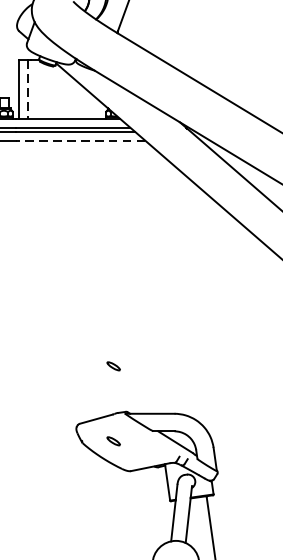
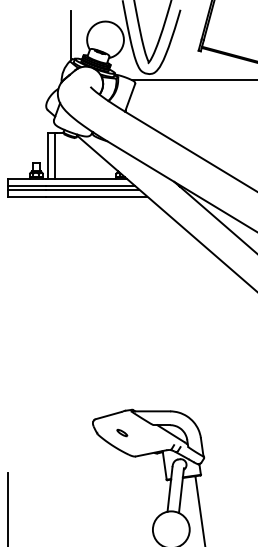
line: (27, 89) -> (54, 156), dashed -> solid
line: (80, 140) -> (96, 196), dashed -> solid
part: (113, 366) -> (122, 374), removed

